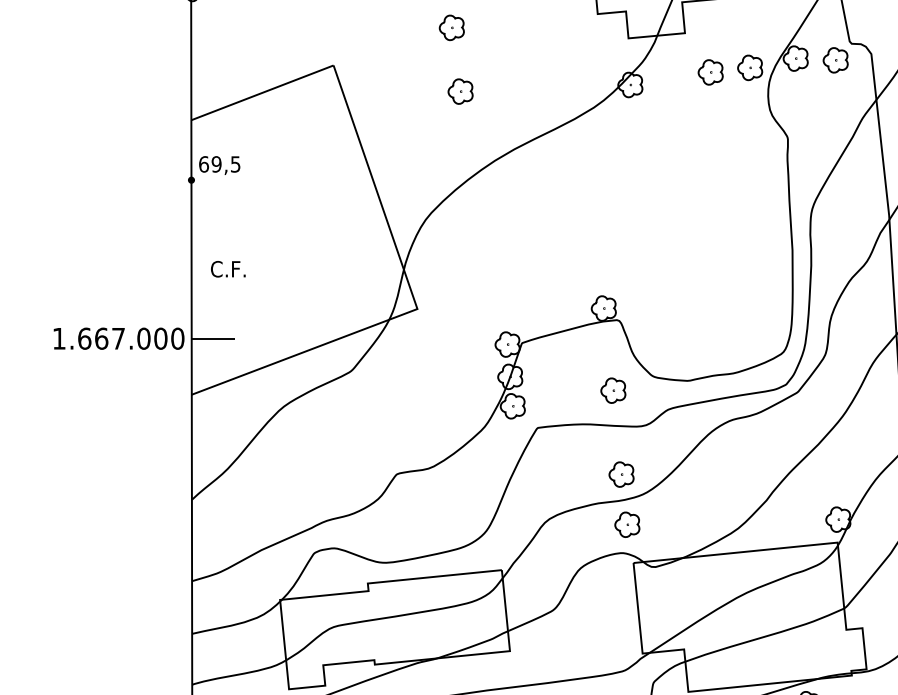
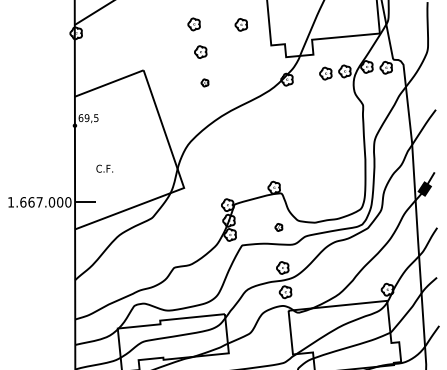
part: (459, 90) -> (204, 82), size x0.6
text: (227, 268) -> (104, 168), moved
part: (612, 390) -> (278, 227), size x0.6

